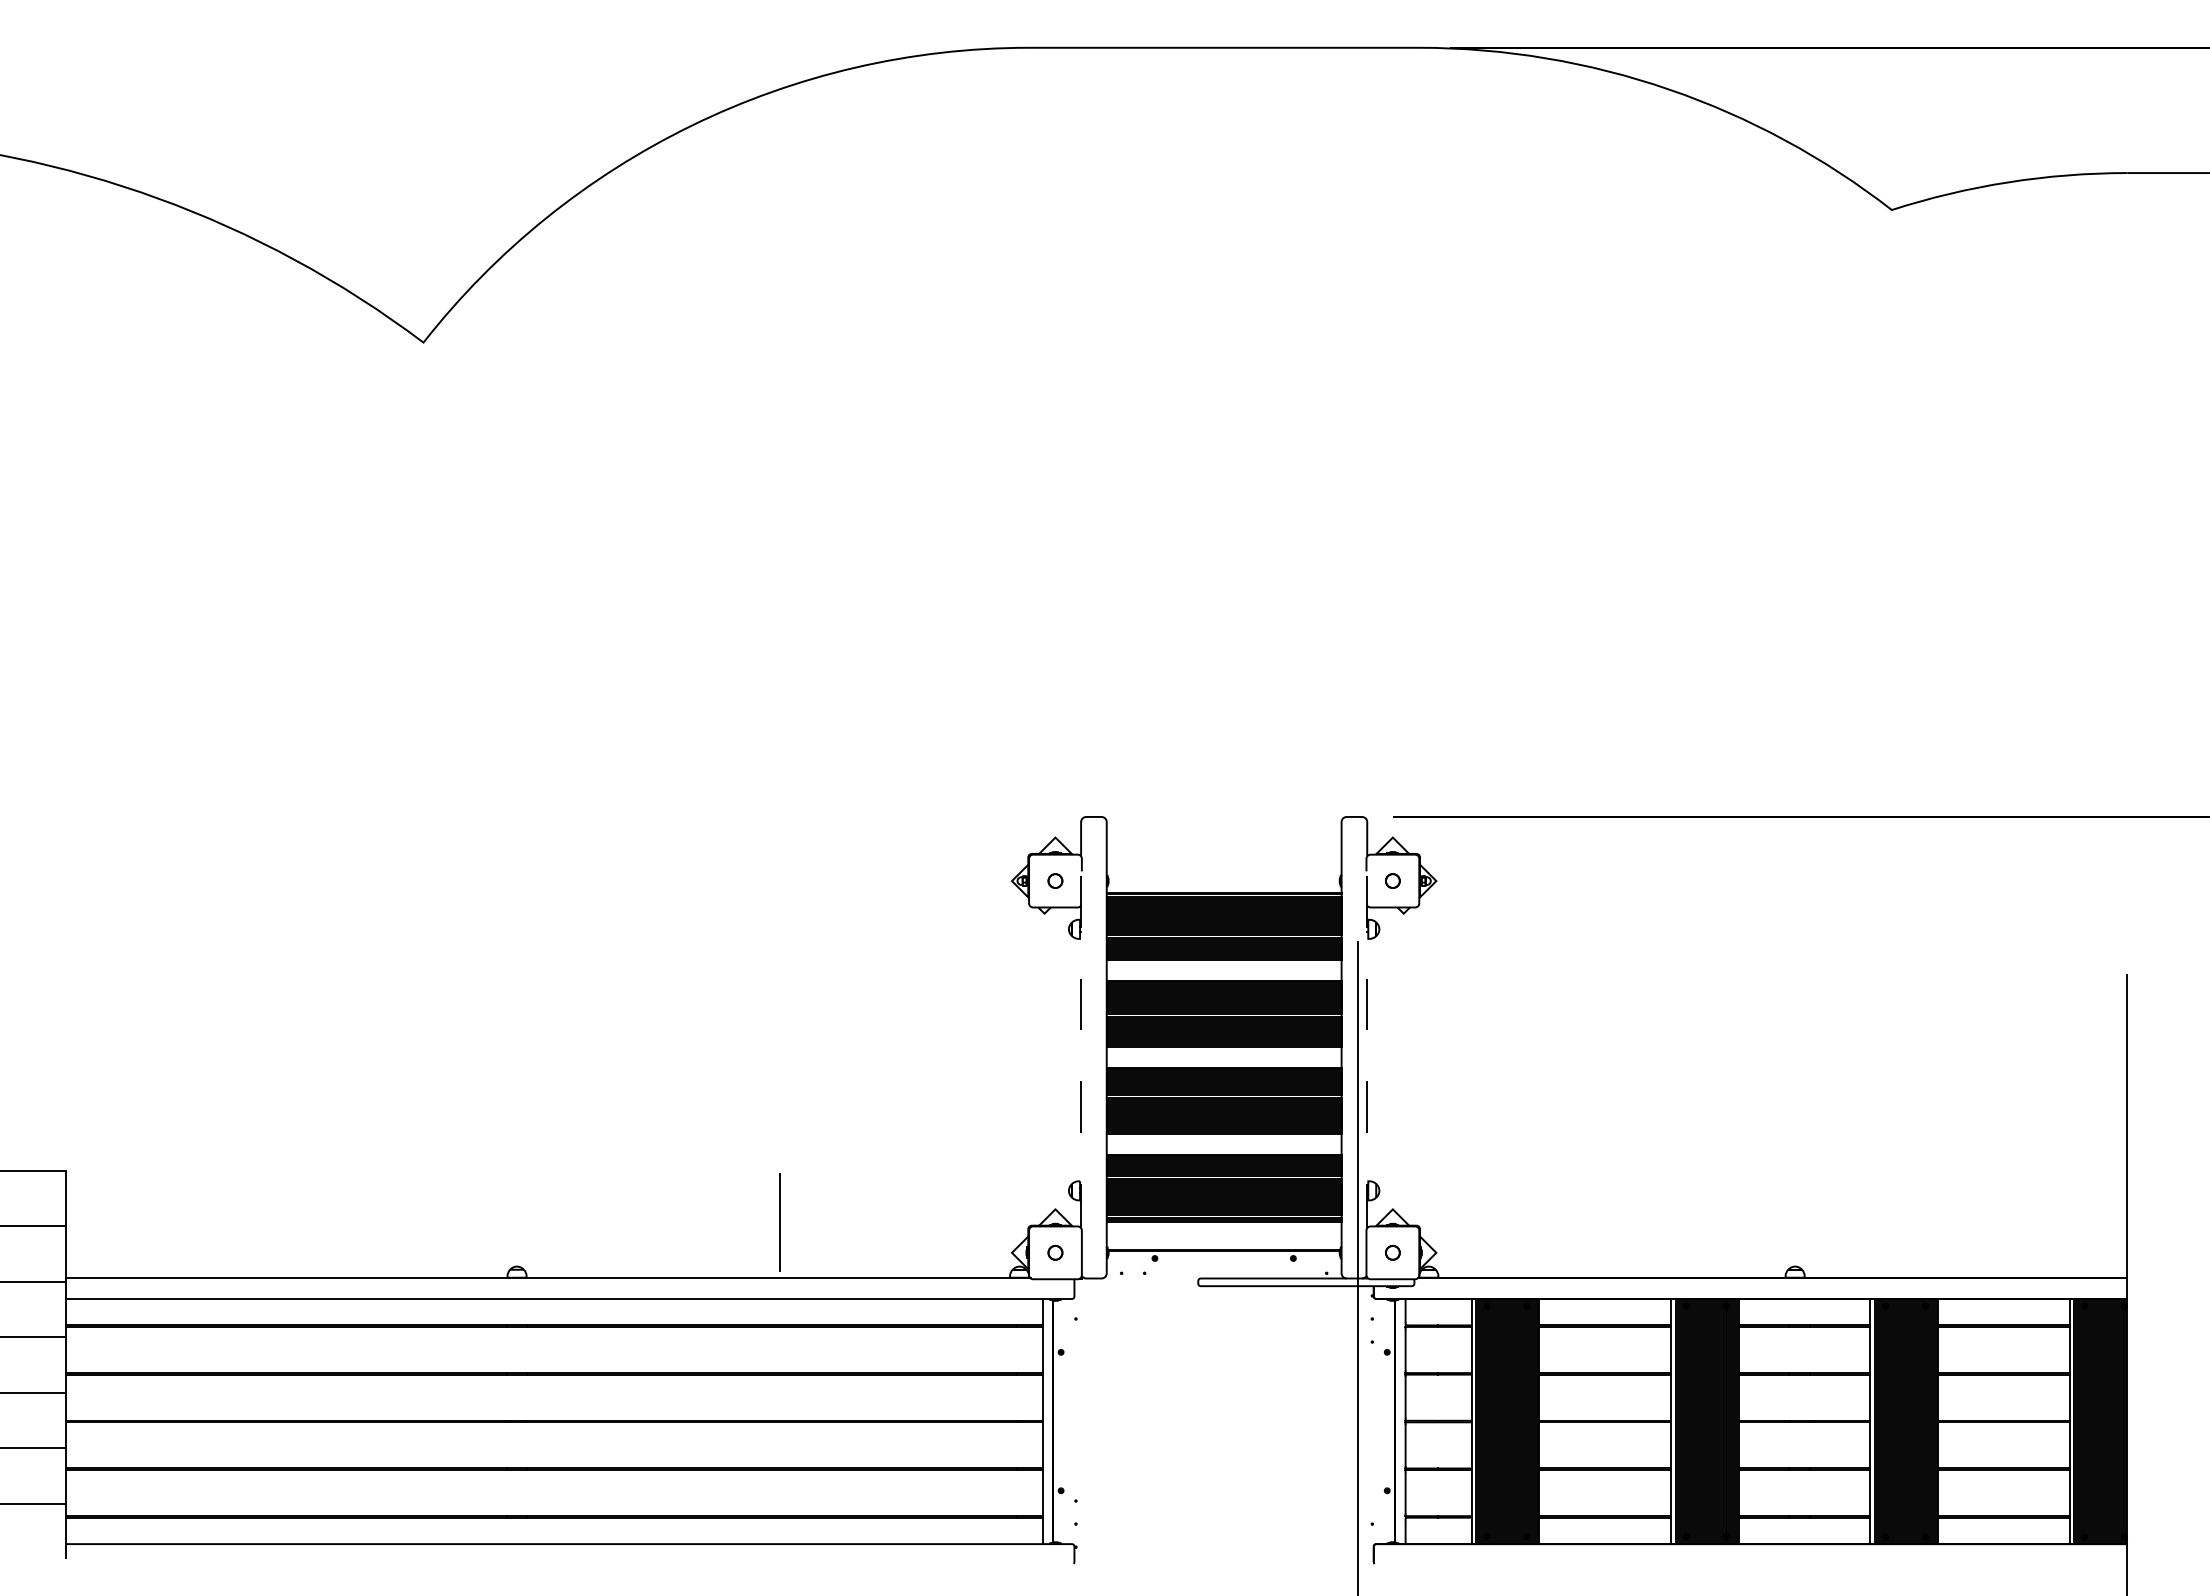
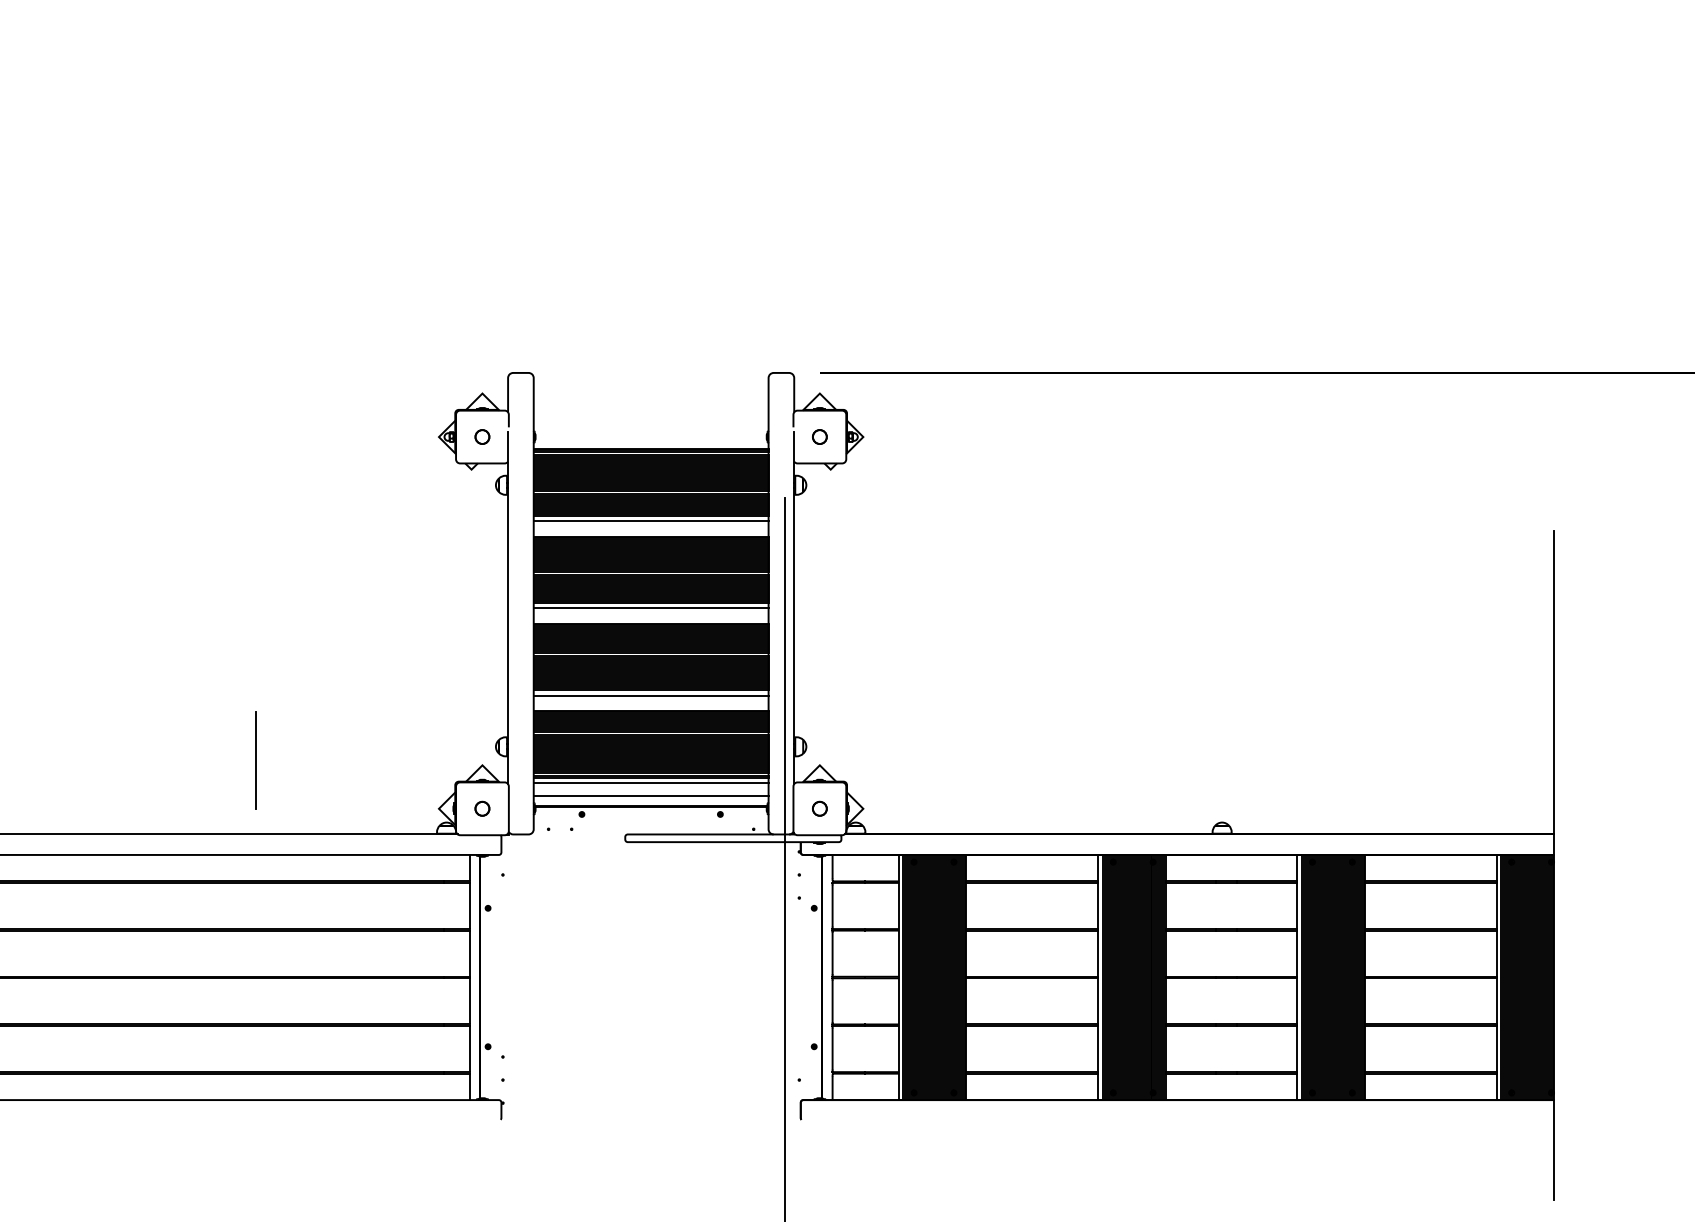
line: (1223, 965) -> (650, 521), added
line: (1081, 1052) -> (508, 608), dashed -> solid
line: (1223, 1052) -> (650, 608), added
line: (1367, 1052) -> (794, 608), dashed -> solid
line: (1223, 1139) -> (650, 695), added
line: (779, 1222) -> (255, 760), moved
line: (1223, 1226) -> (650, 782), added
line: (1223, 1240) -> (650, 796), added

